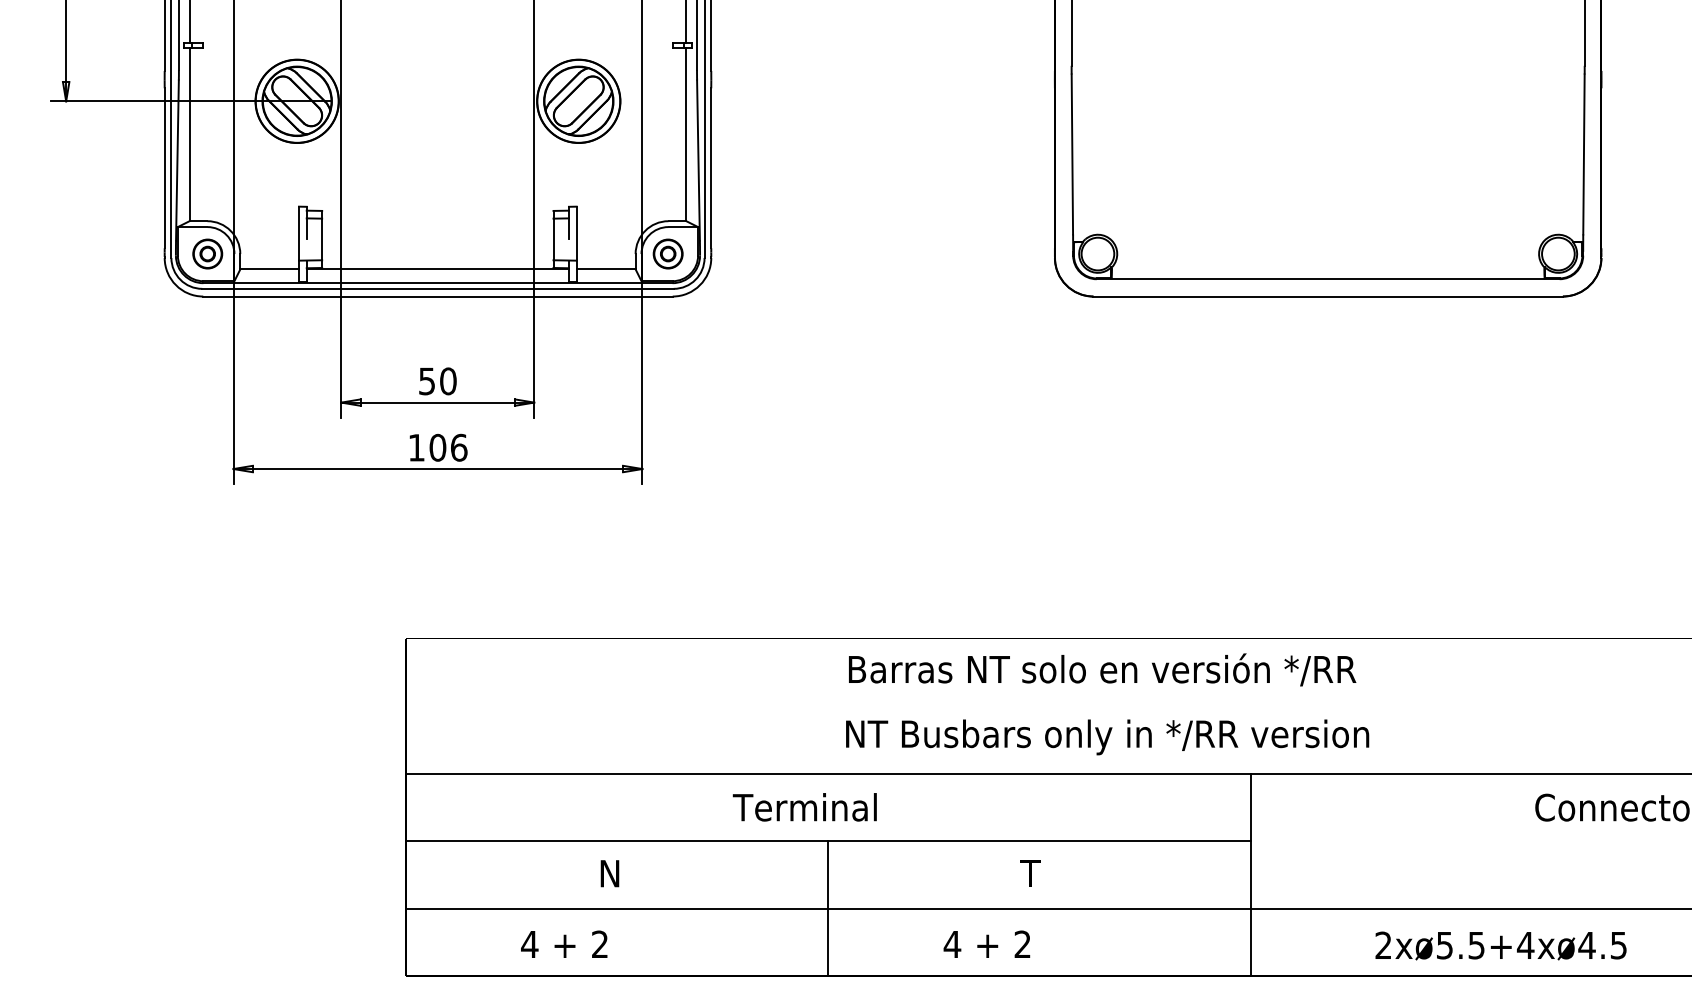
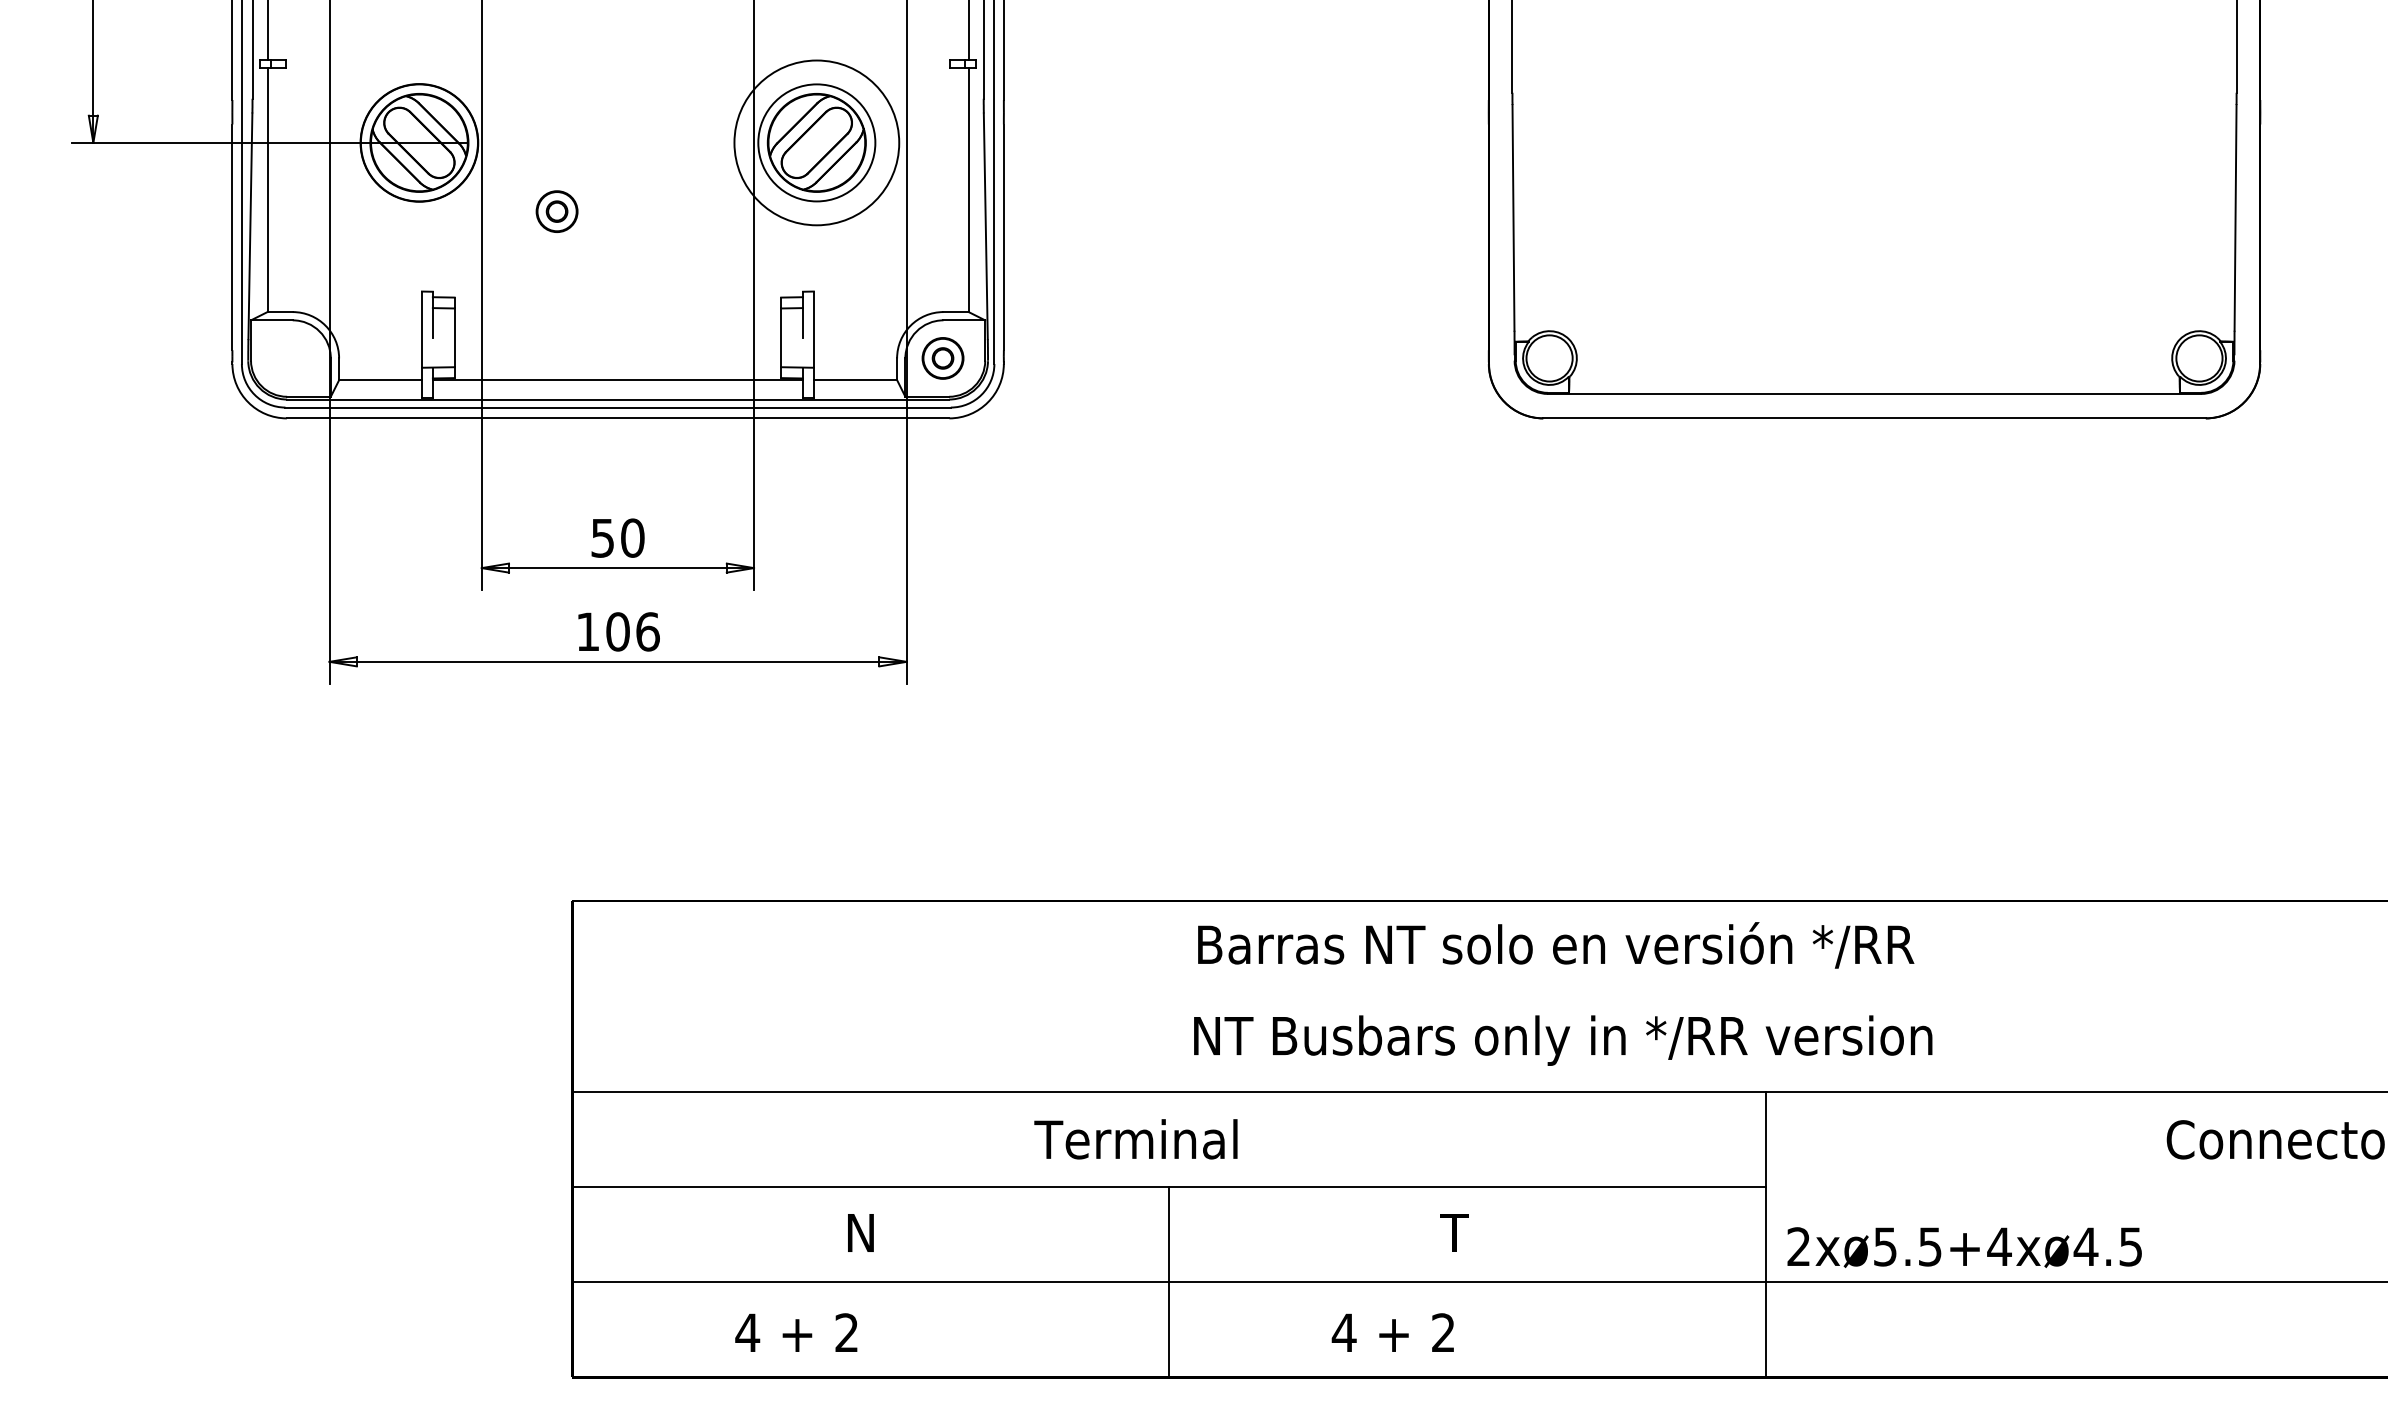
circle: (578, 101) -> (816, 143), size x1.4
part: (207, 253) -> (556, 210), moved
text: (1500, 945) -> (1963, 1246), moved

